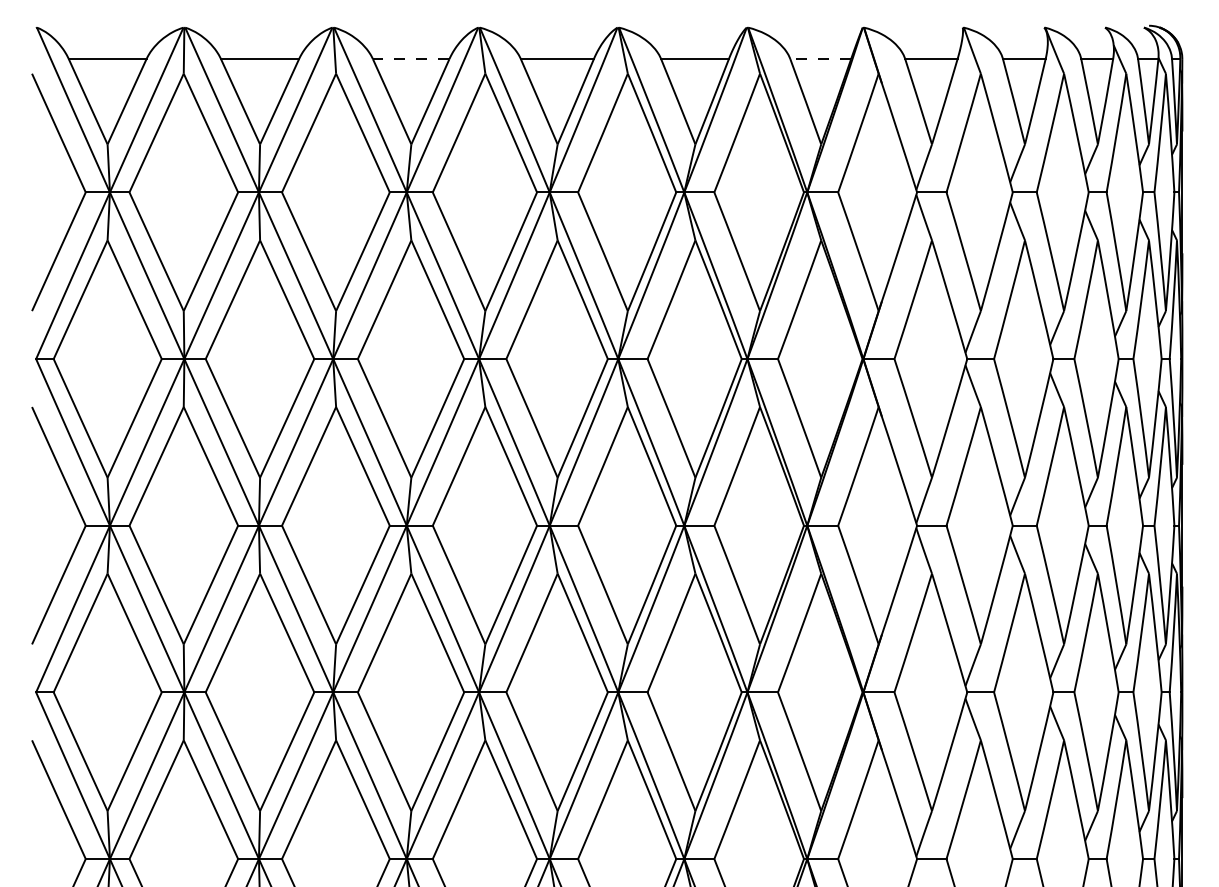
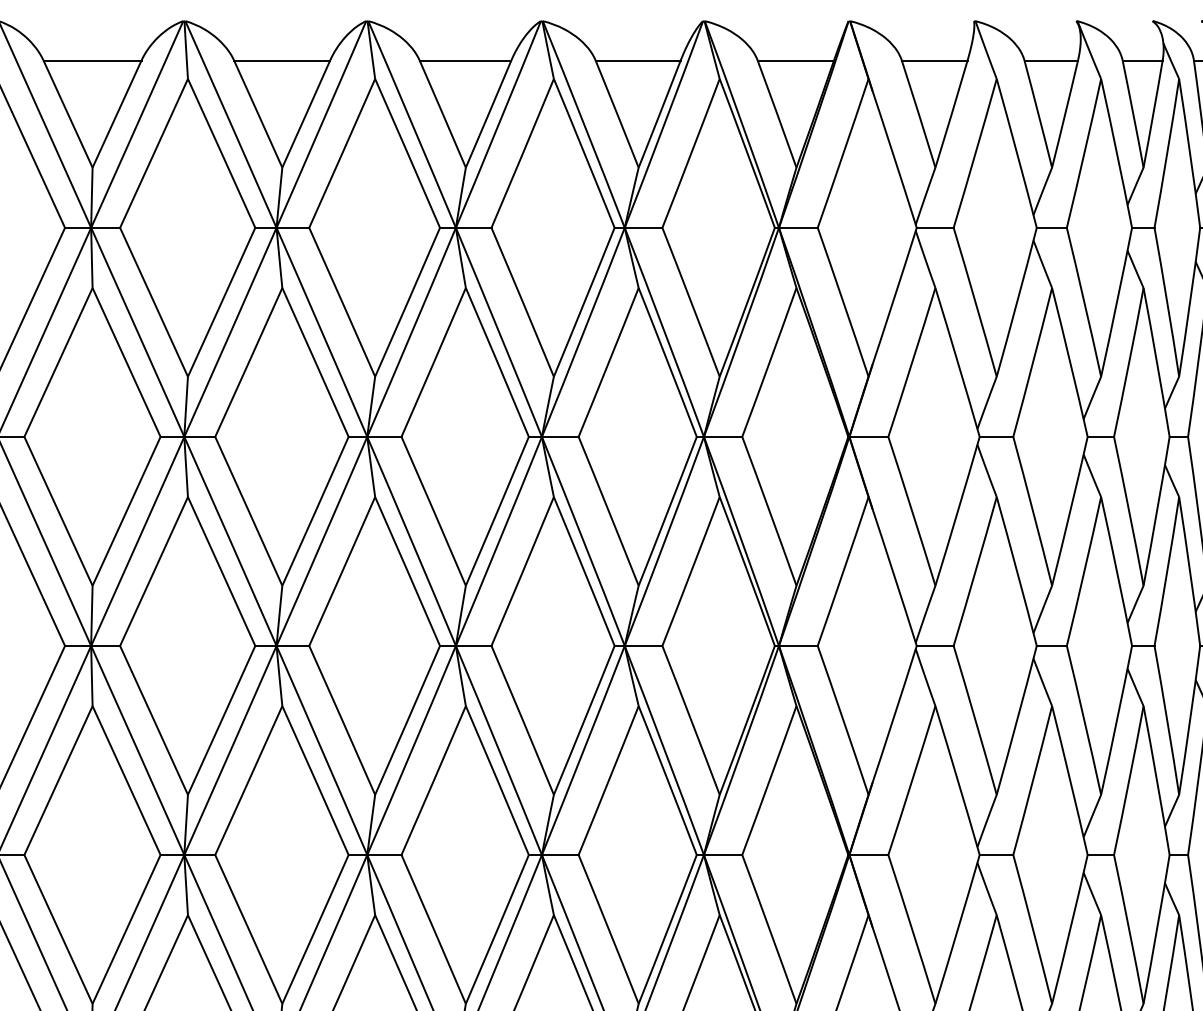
line: (410, 59) -> (281, 61), dashed -> solid
line: (820, 59) -> (795, 61), dashed -> solid

